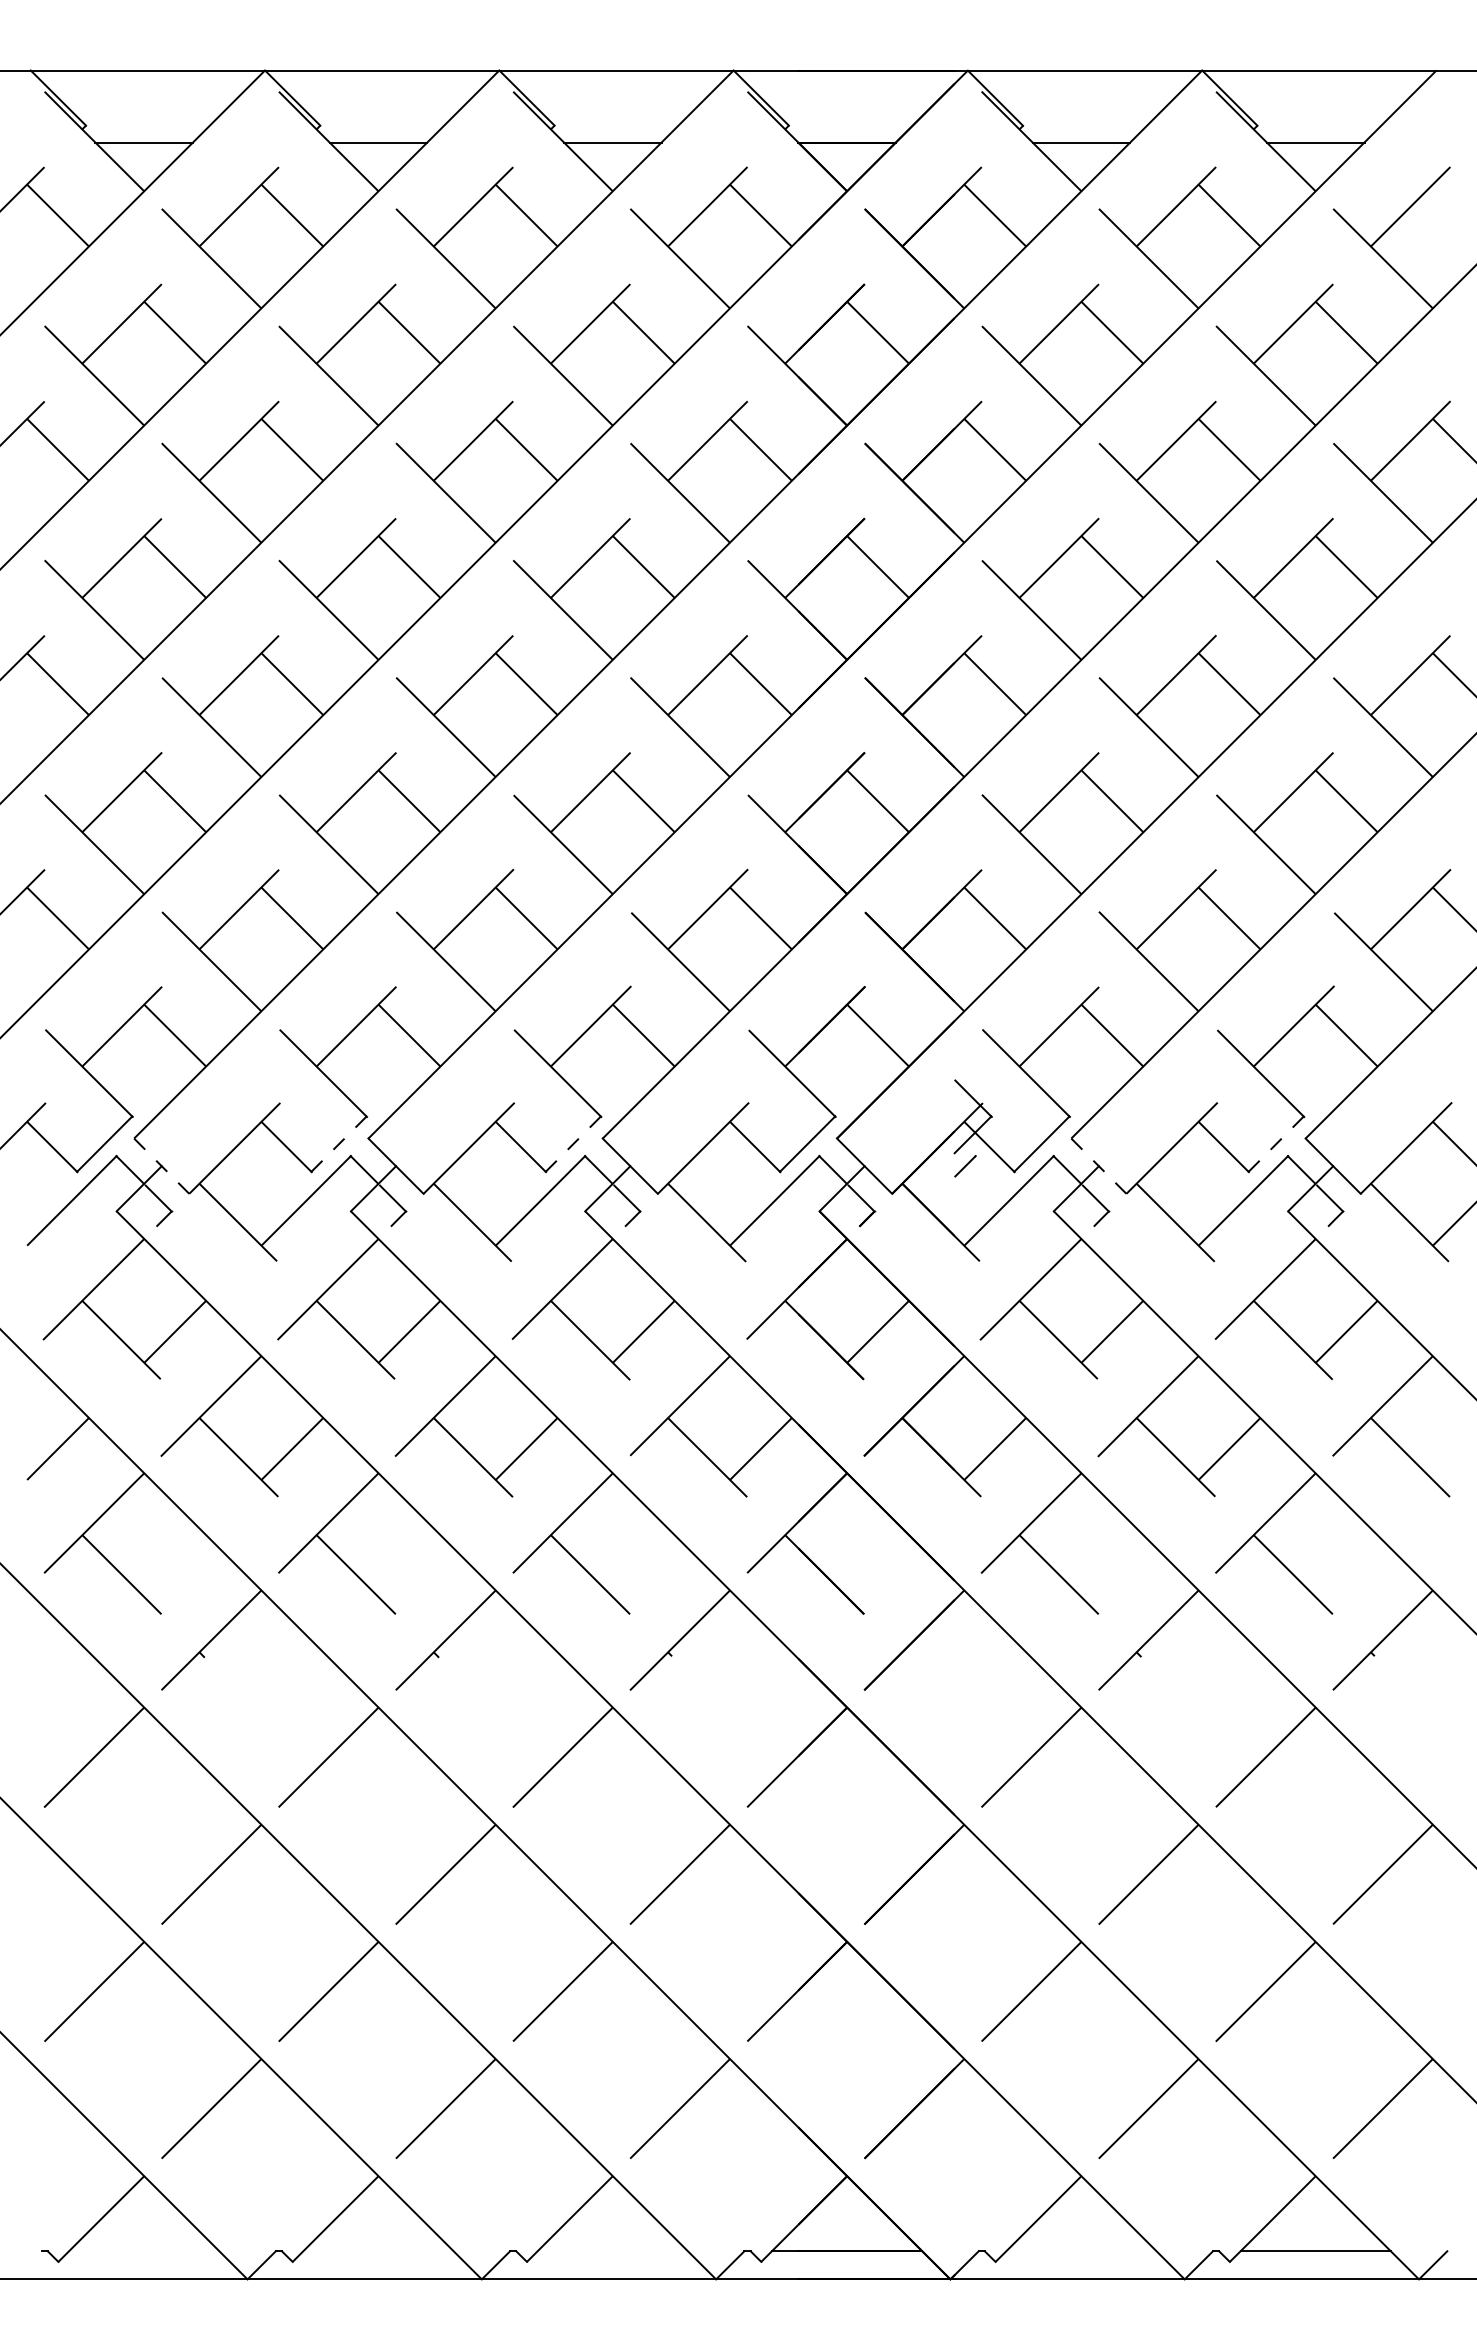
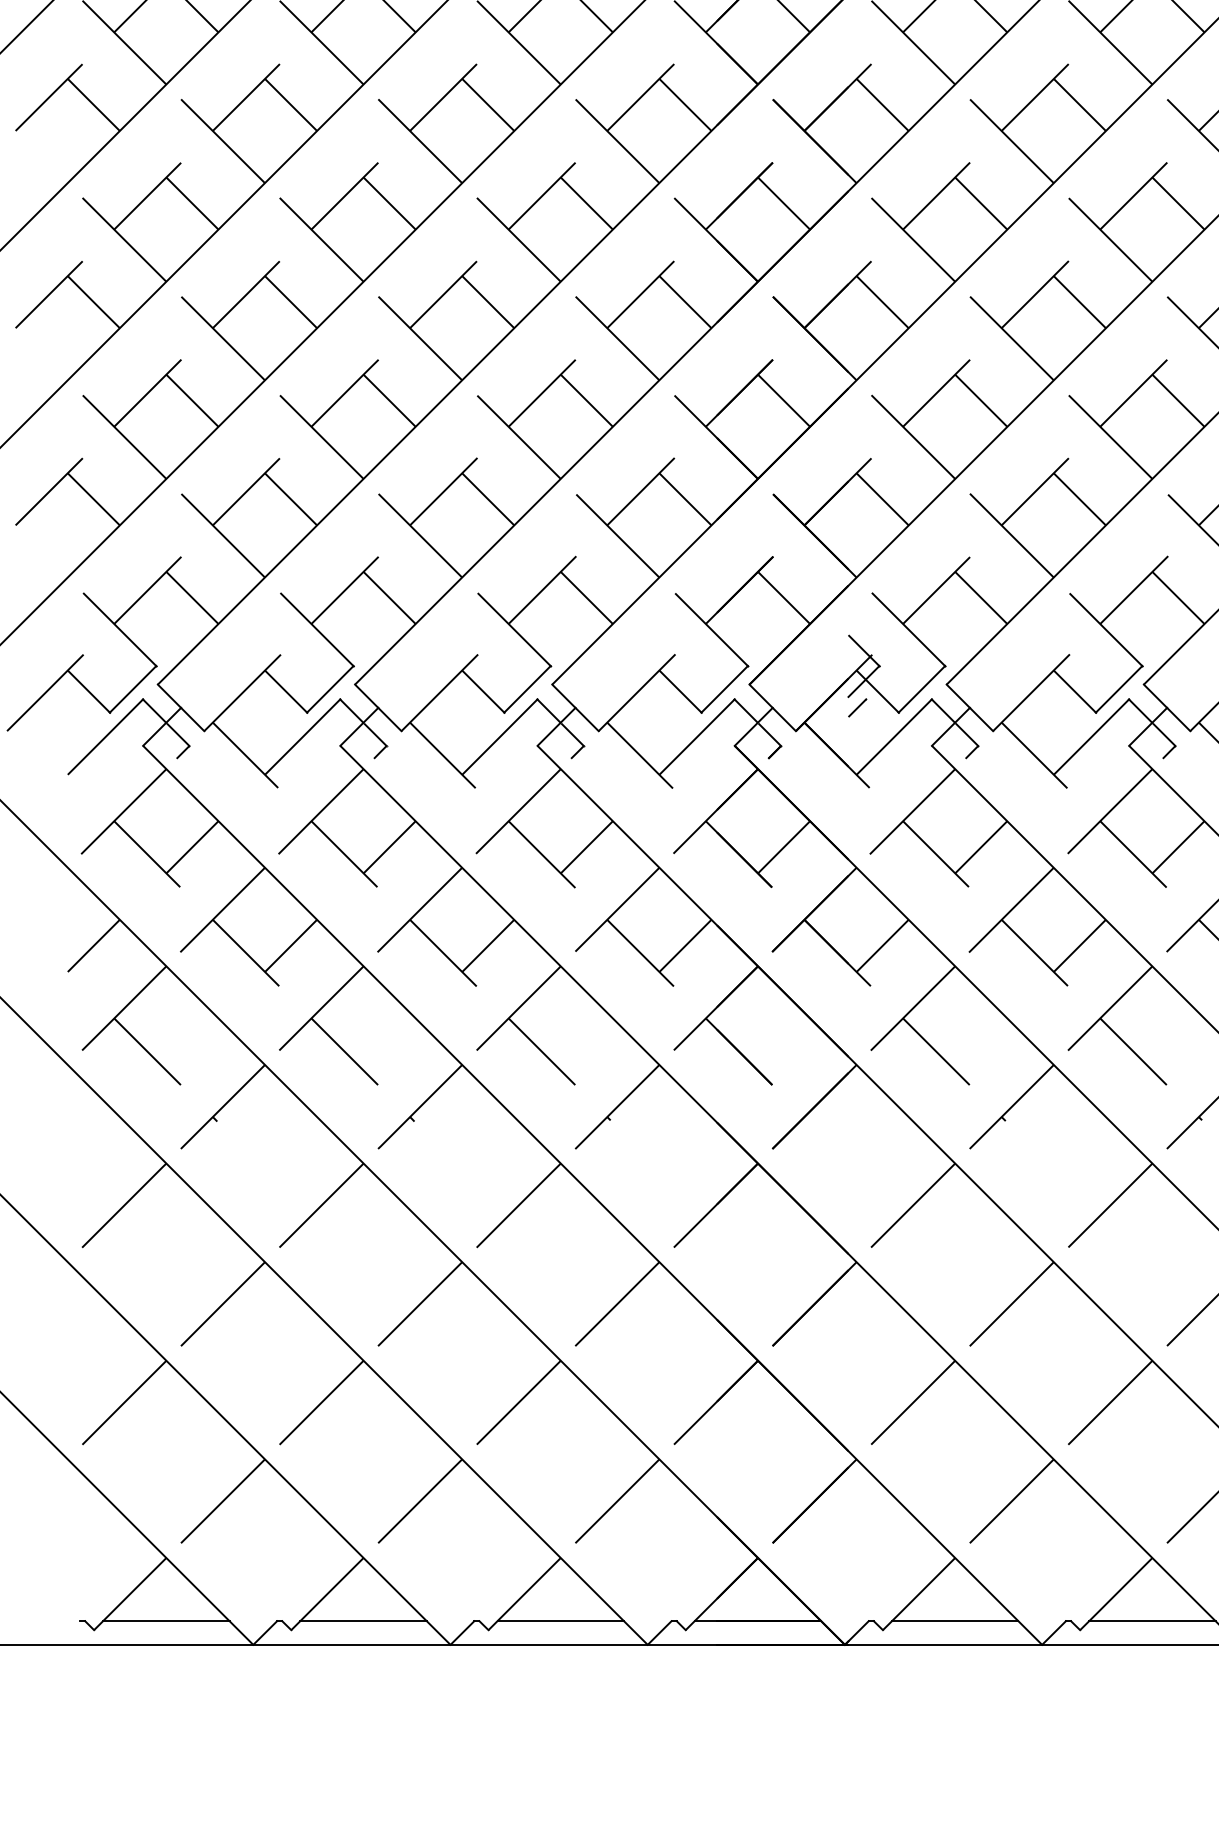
line: (338, 1144) -> (329, 689), dashed -> solid
line: (572, 1144) -> (526, 689), dashed -> solid
line: (1275, 1144) -> (1118, 689), dashed -> solid
line: (162, 1166) -> (181, 708), dashed -> solid
line: (1099, 1166) -> (970, 708), dashed -> solid
line: (144, 2251) -> (166, 1621), added
line: (378, 2251) -> (363, 1621), added
line: (612, 2251) -> (560, 1621), added
line: (1081, 2251) -> (955, 1621), added

